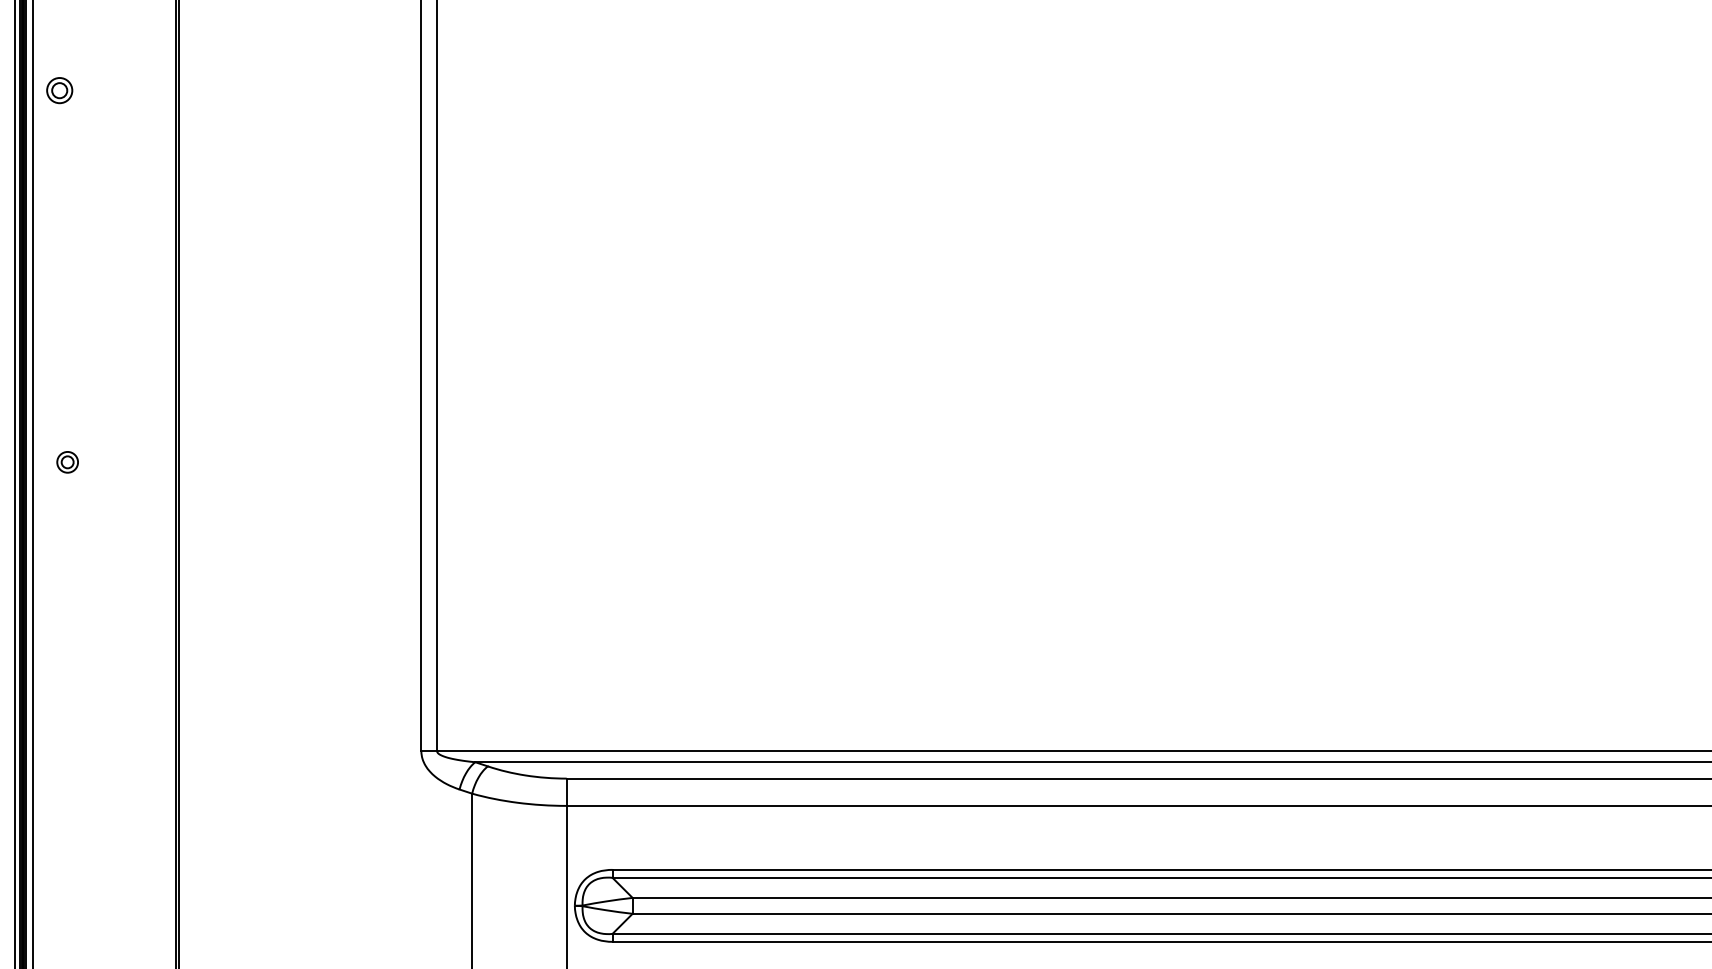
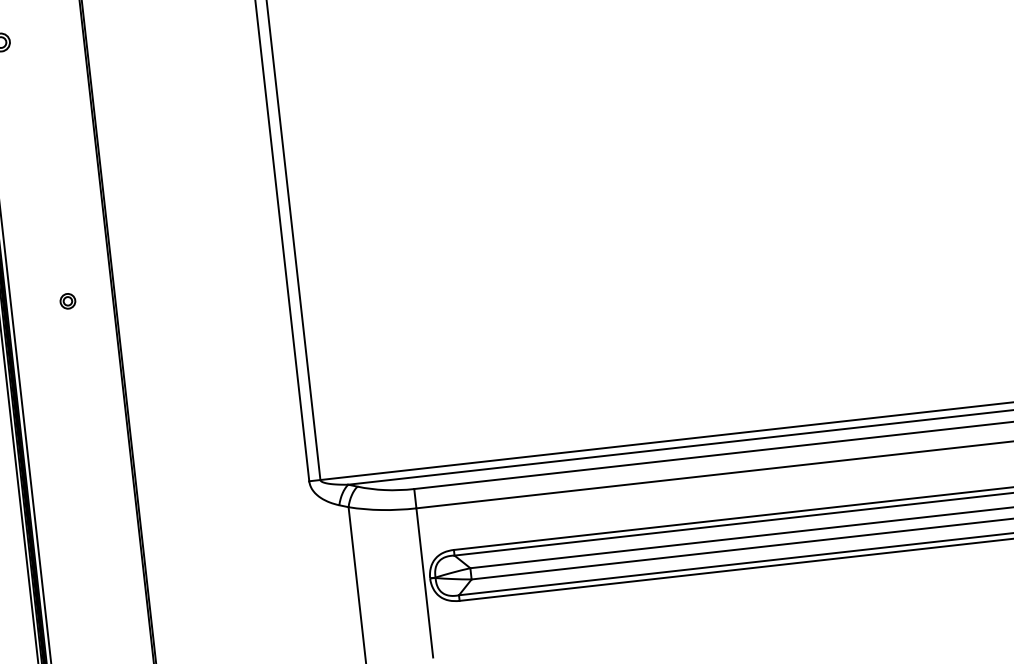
part: (67, 462) -> (67, 301), moved

